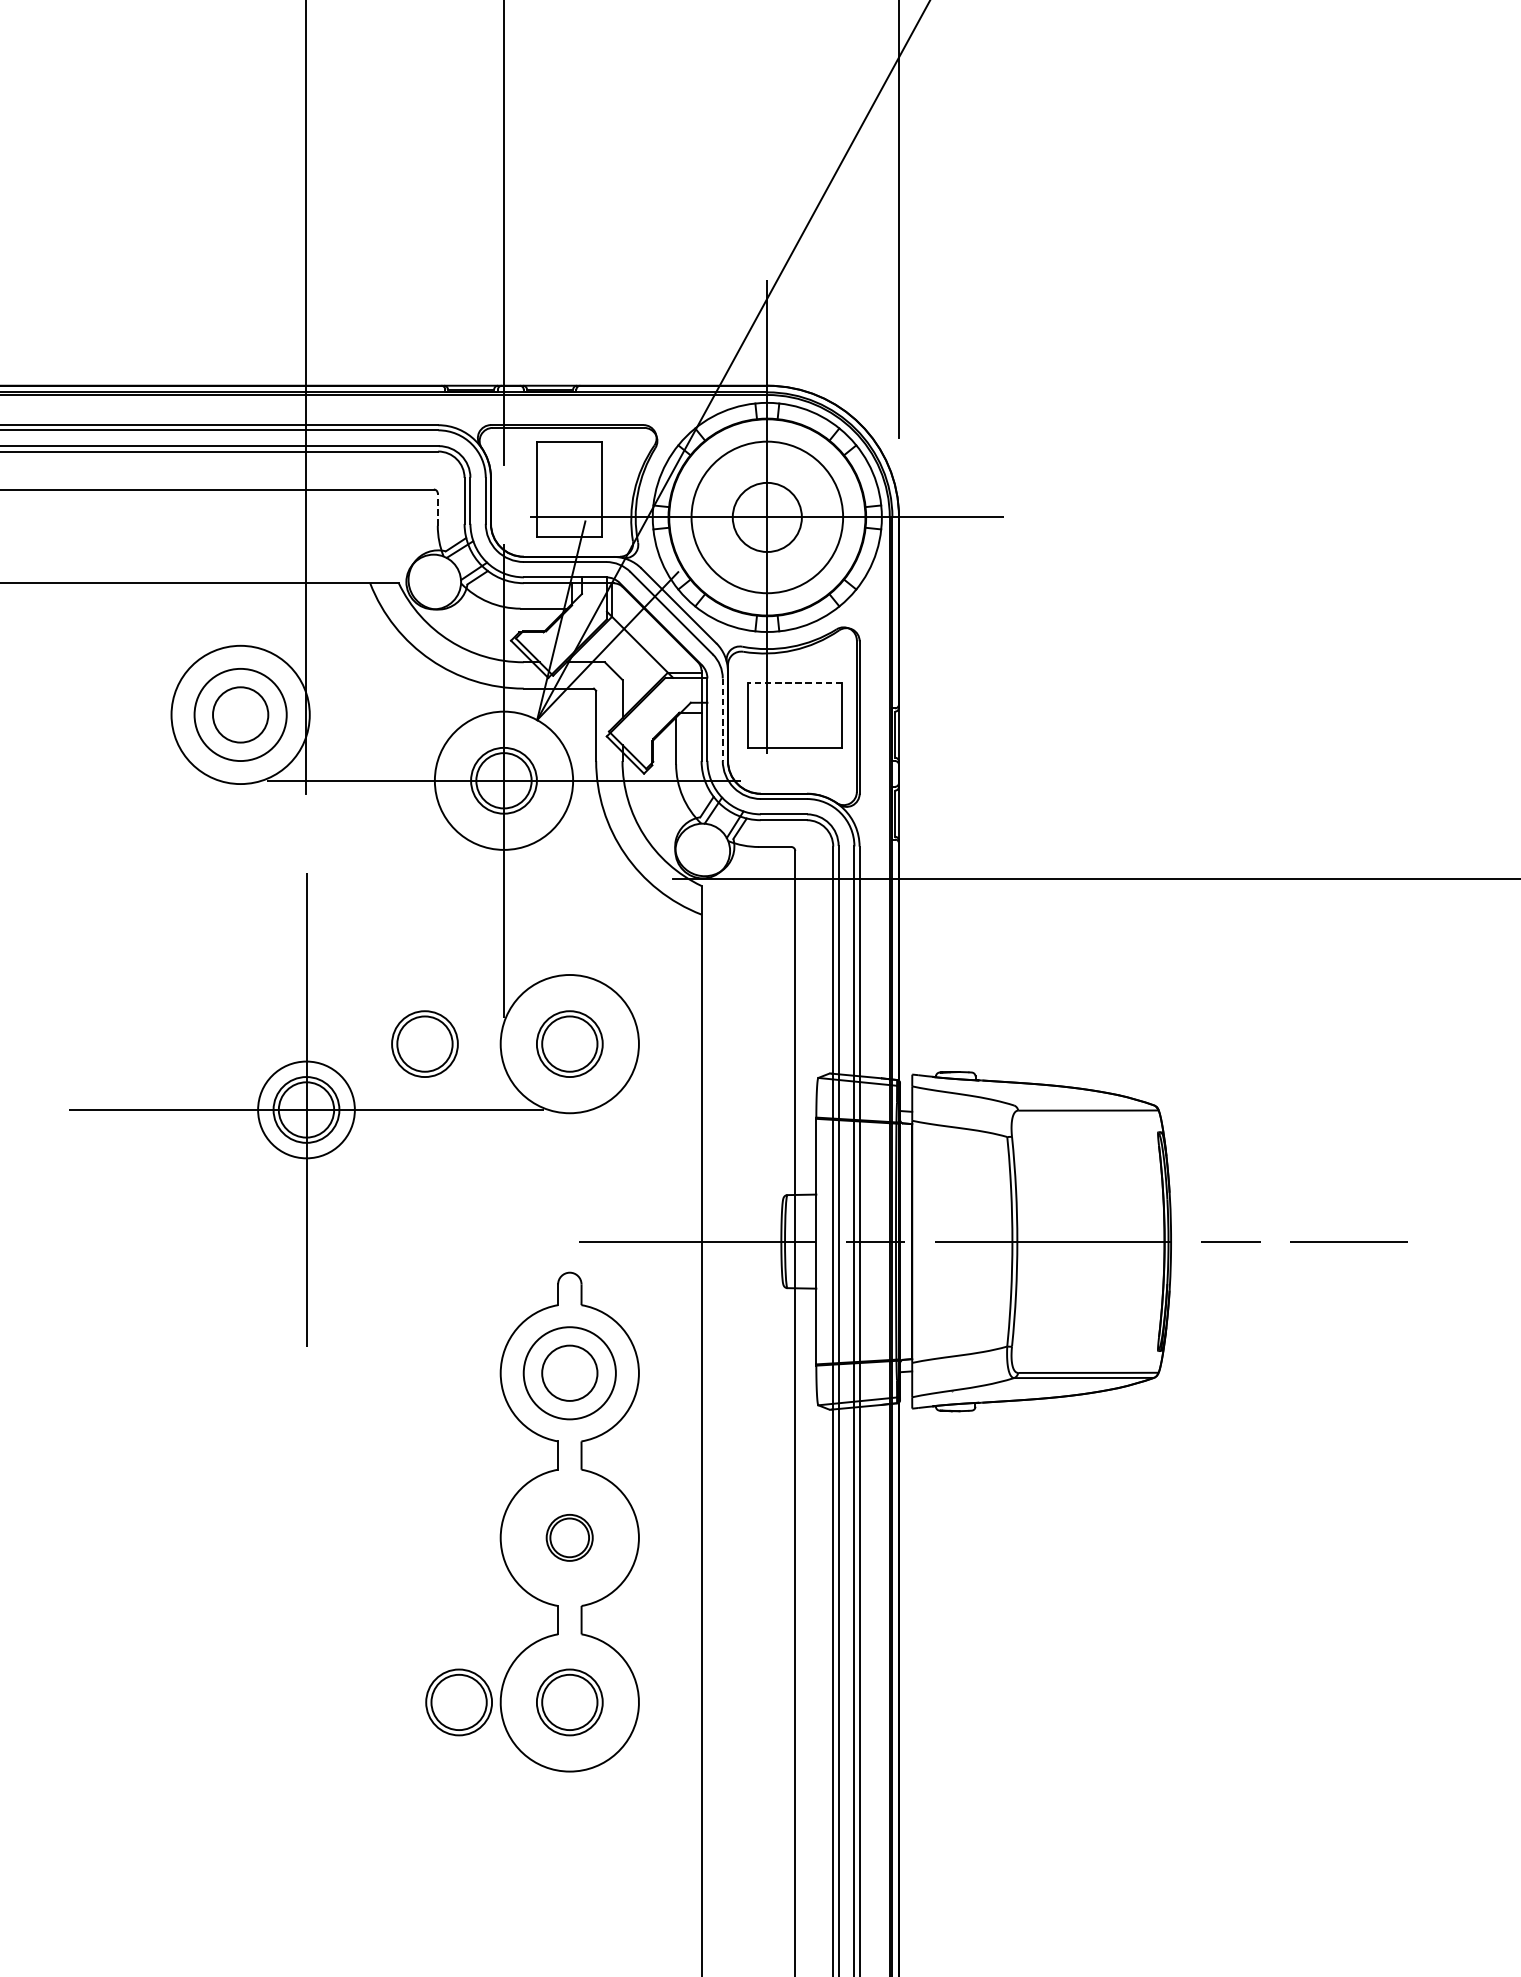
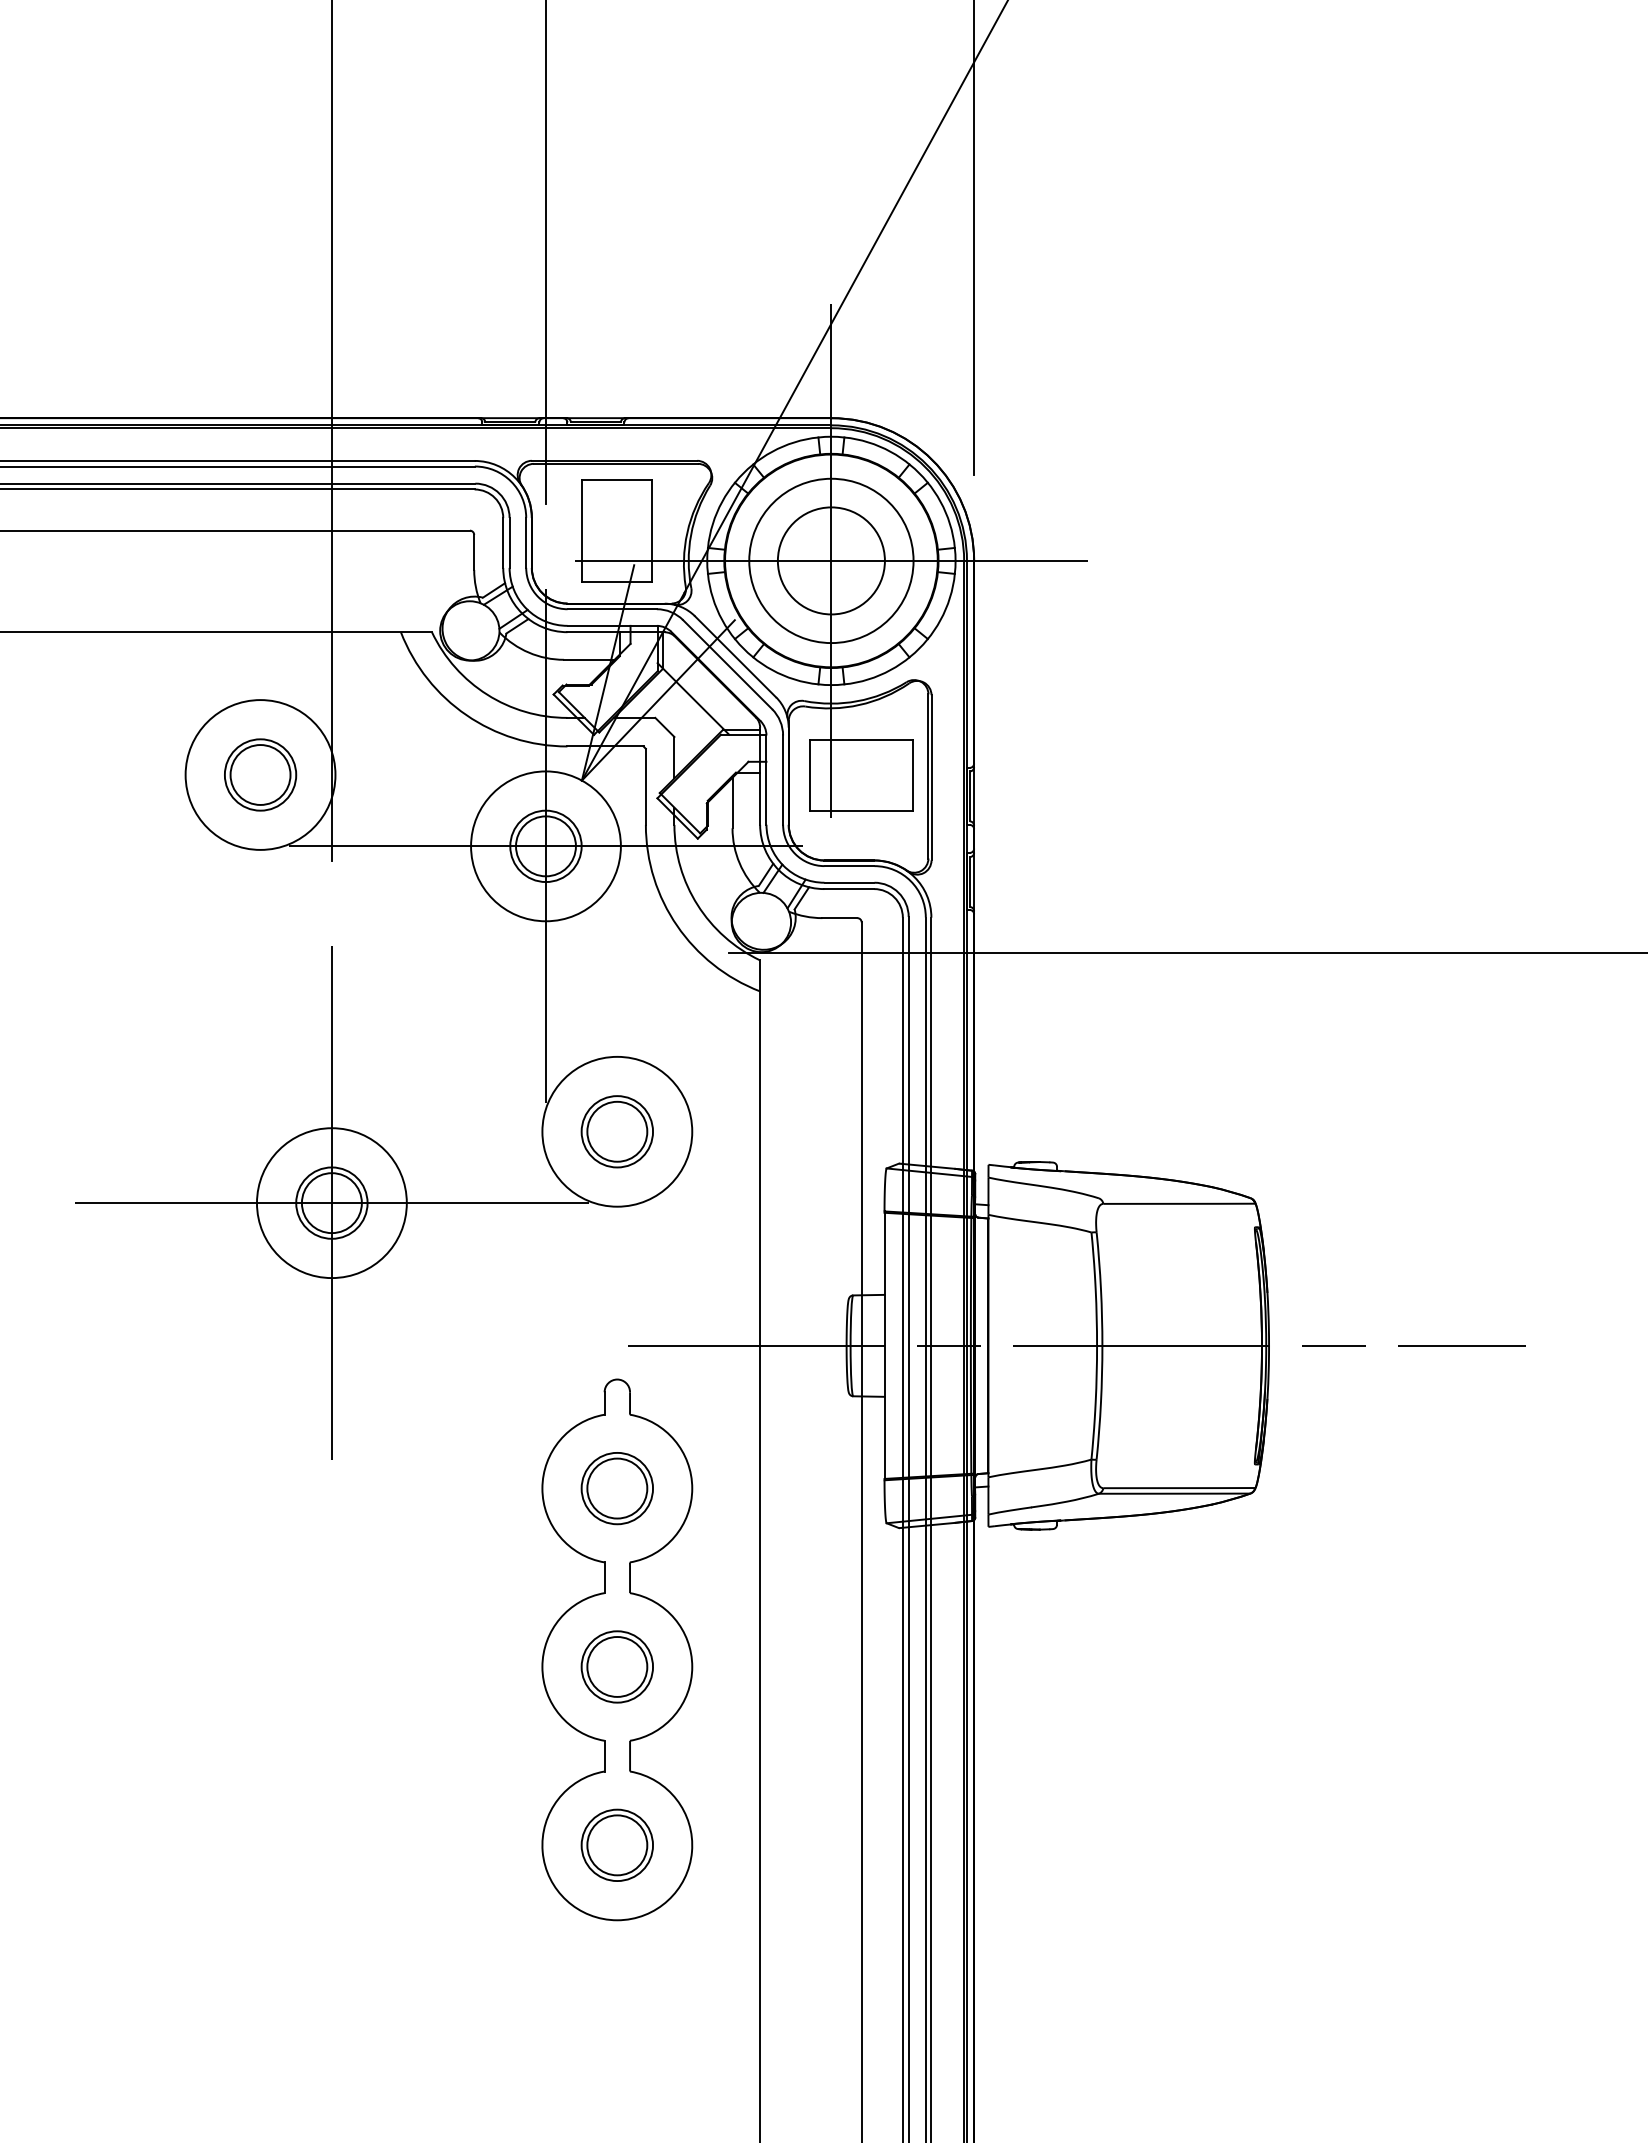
line: (438, 509) -> (474, 552), dashed -> solid
circle: (766, 517) -> (830, 560), size x1.43
line: (794, 683) -> (860, 740), dashed -> solid
circle: (240, 714) -> (260, 774), size x0.71
line: (723, 720) -> (783, 780), dashed -> solid
part: (424, 1043) -> (459, 1131), removed
circle: (306, 1110) -> (331, 1203), size x1.43
circle: (569, 1373) -> (617, 1488), size x0.71
part: (569, 1537) -> (616, 1666), size x1.43
part: (458, 1701) -> (496, 1844), removed

